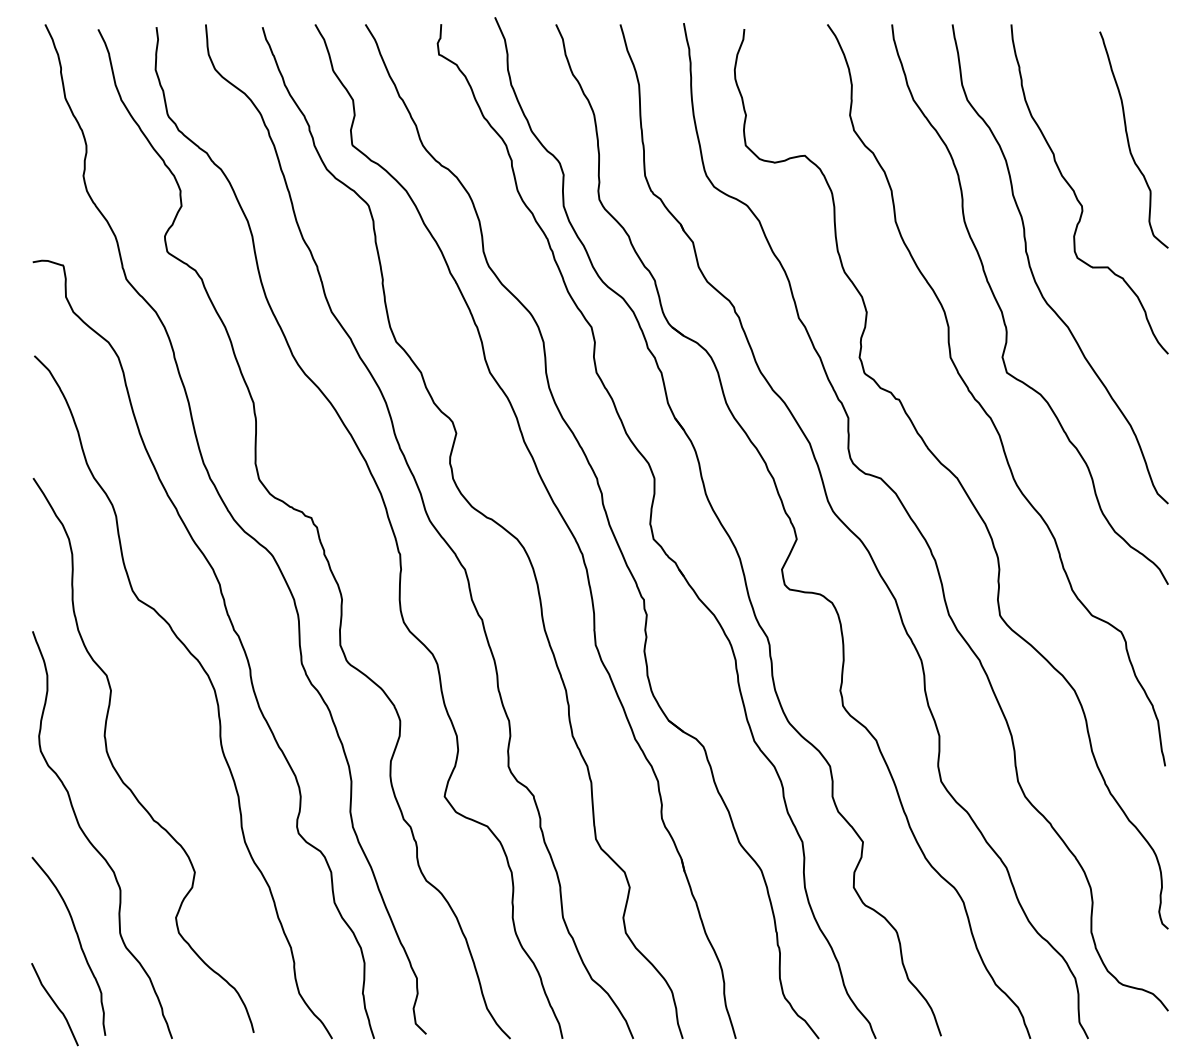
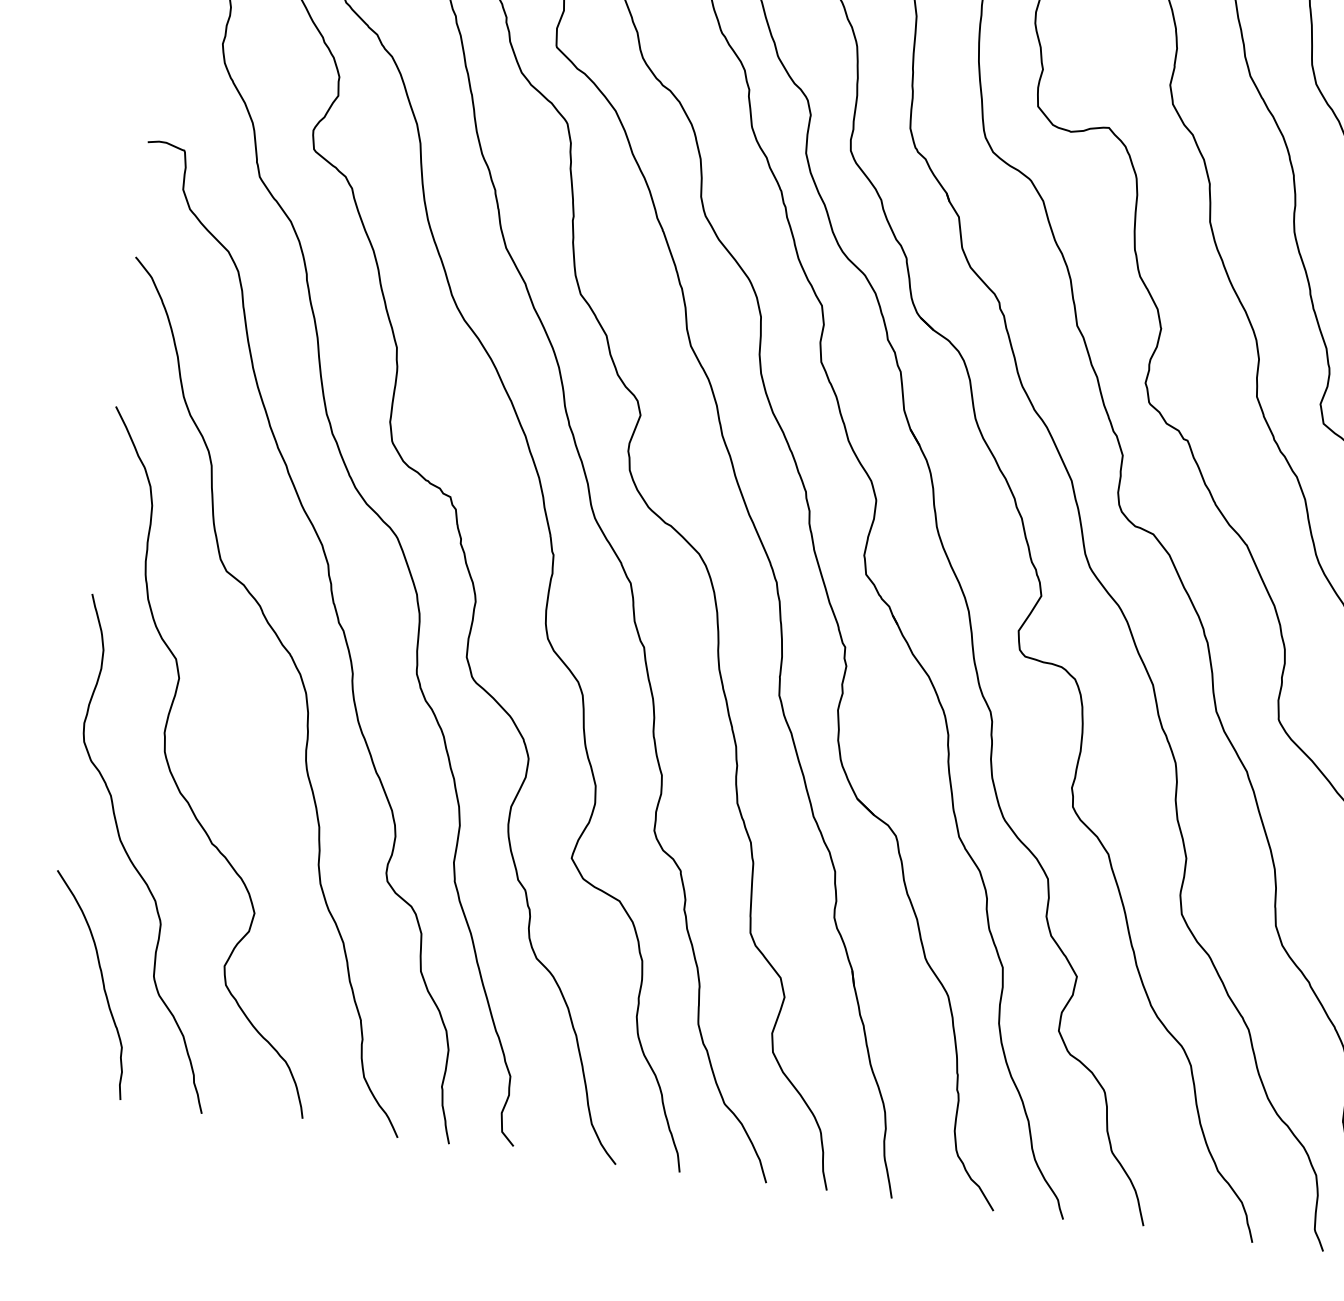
curve: (54, 1004) -> (62, 1054), removed

